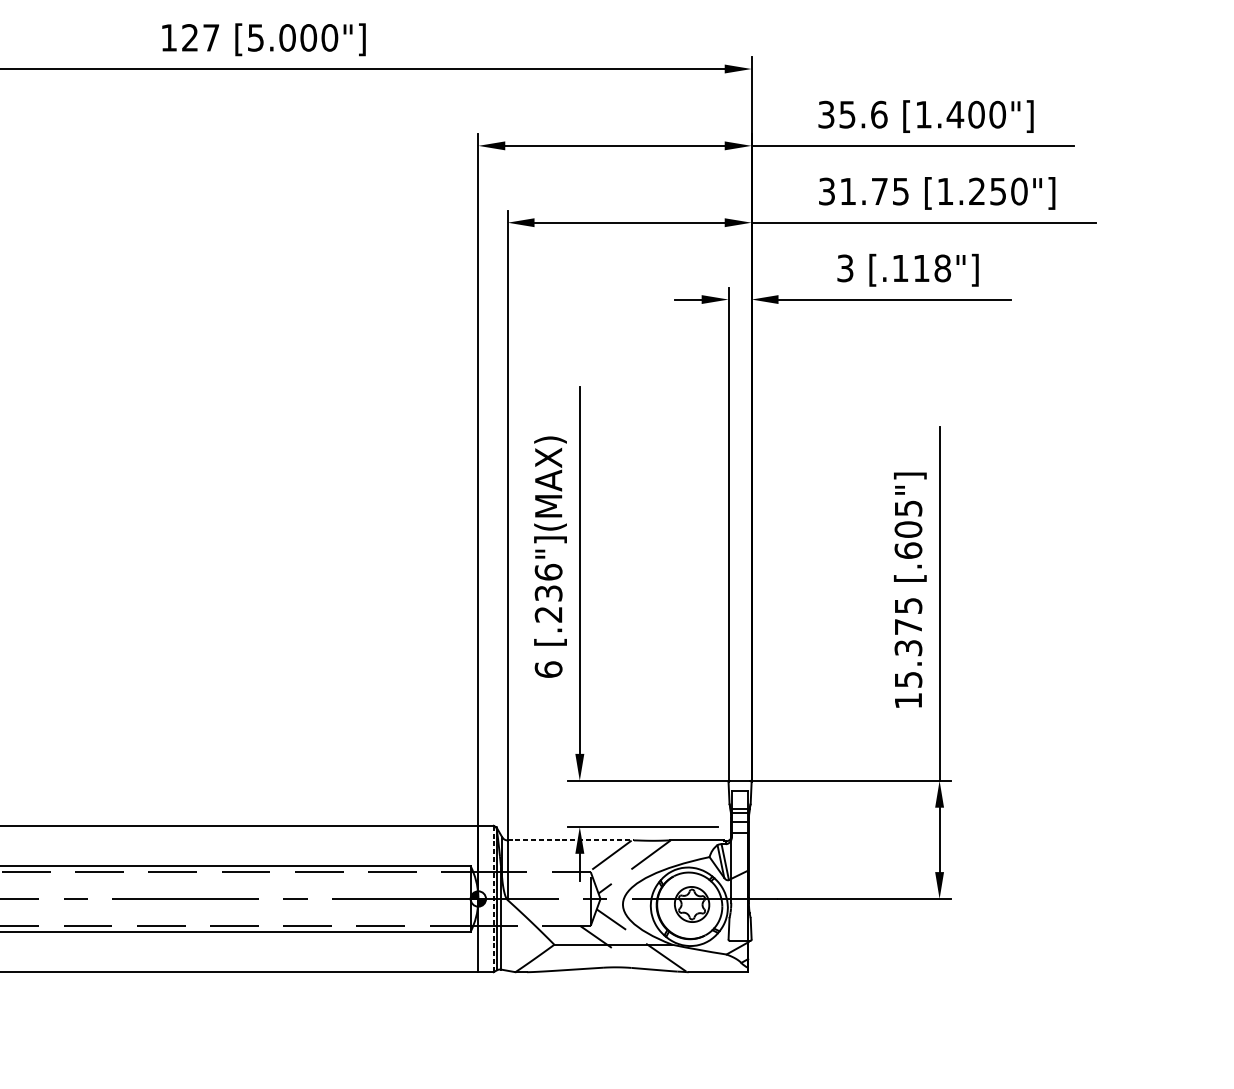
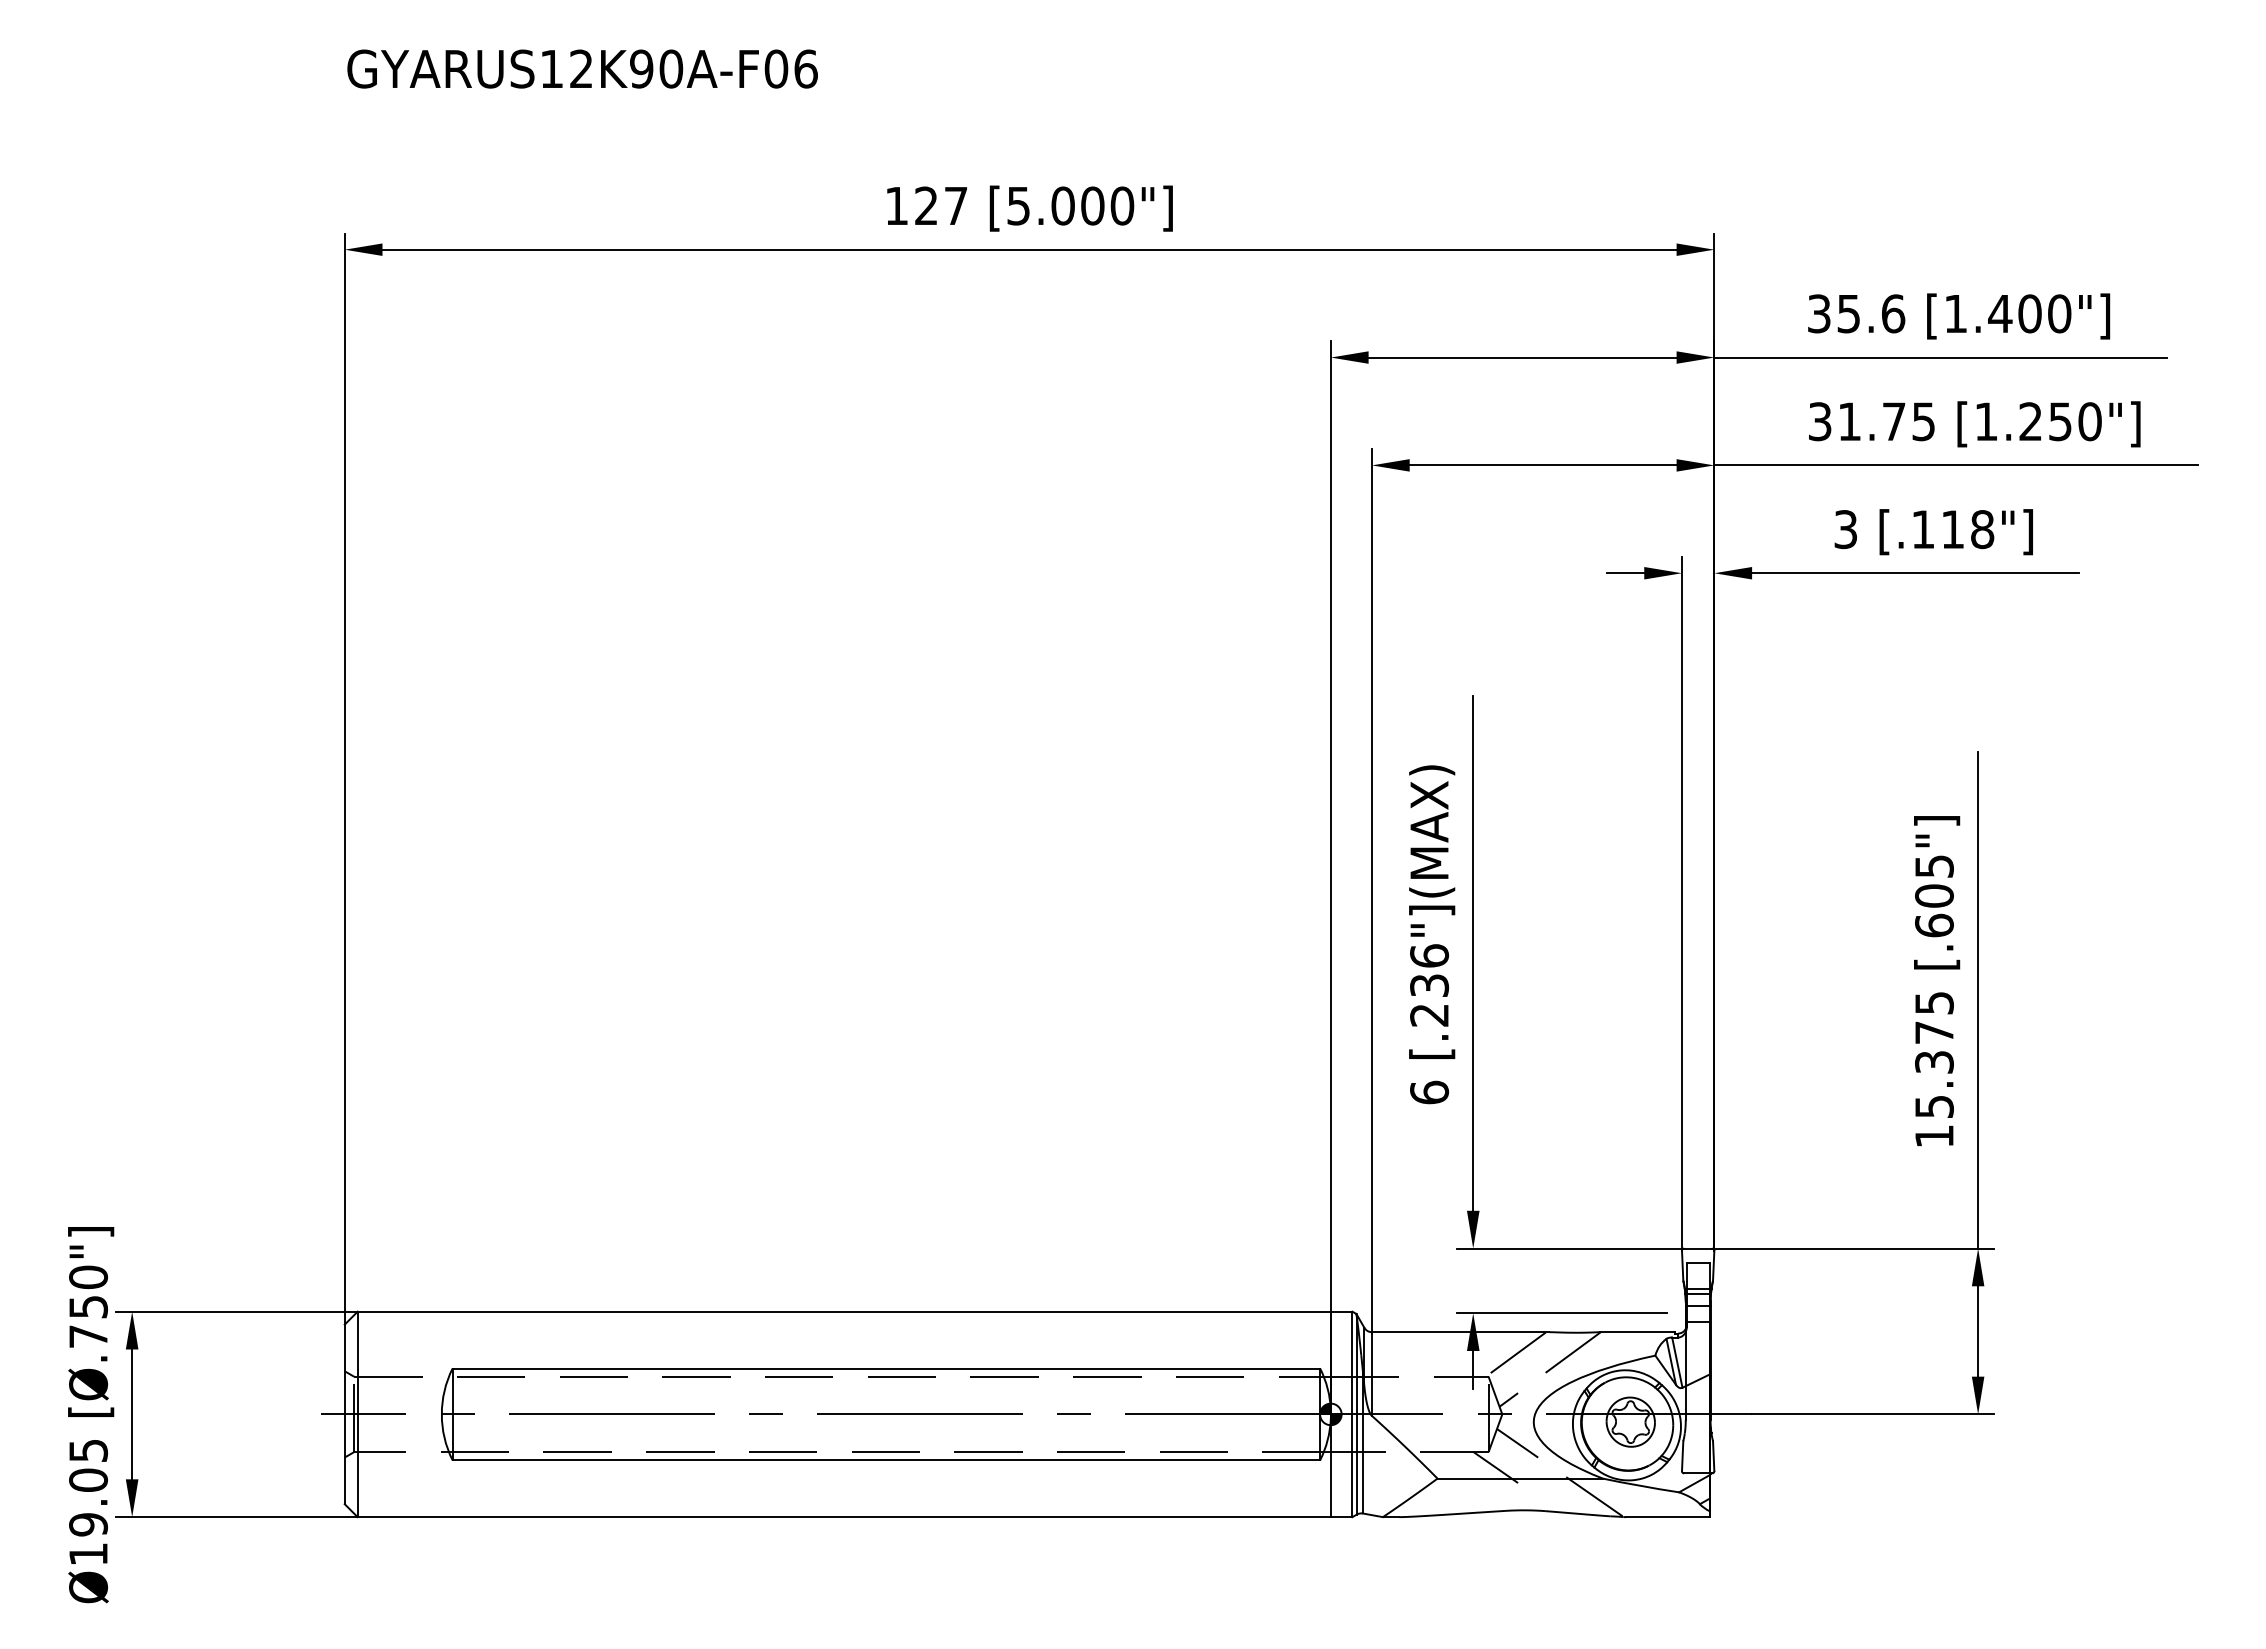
line: (570, 840) -> (1460, 1332), dashed -> solid
line: (493, 899) -> (1352, 1414), dashed -> solid

